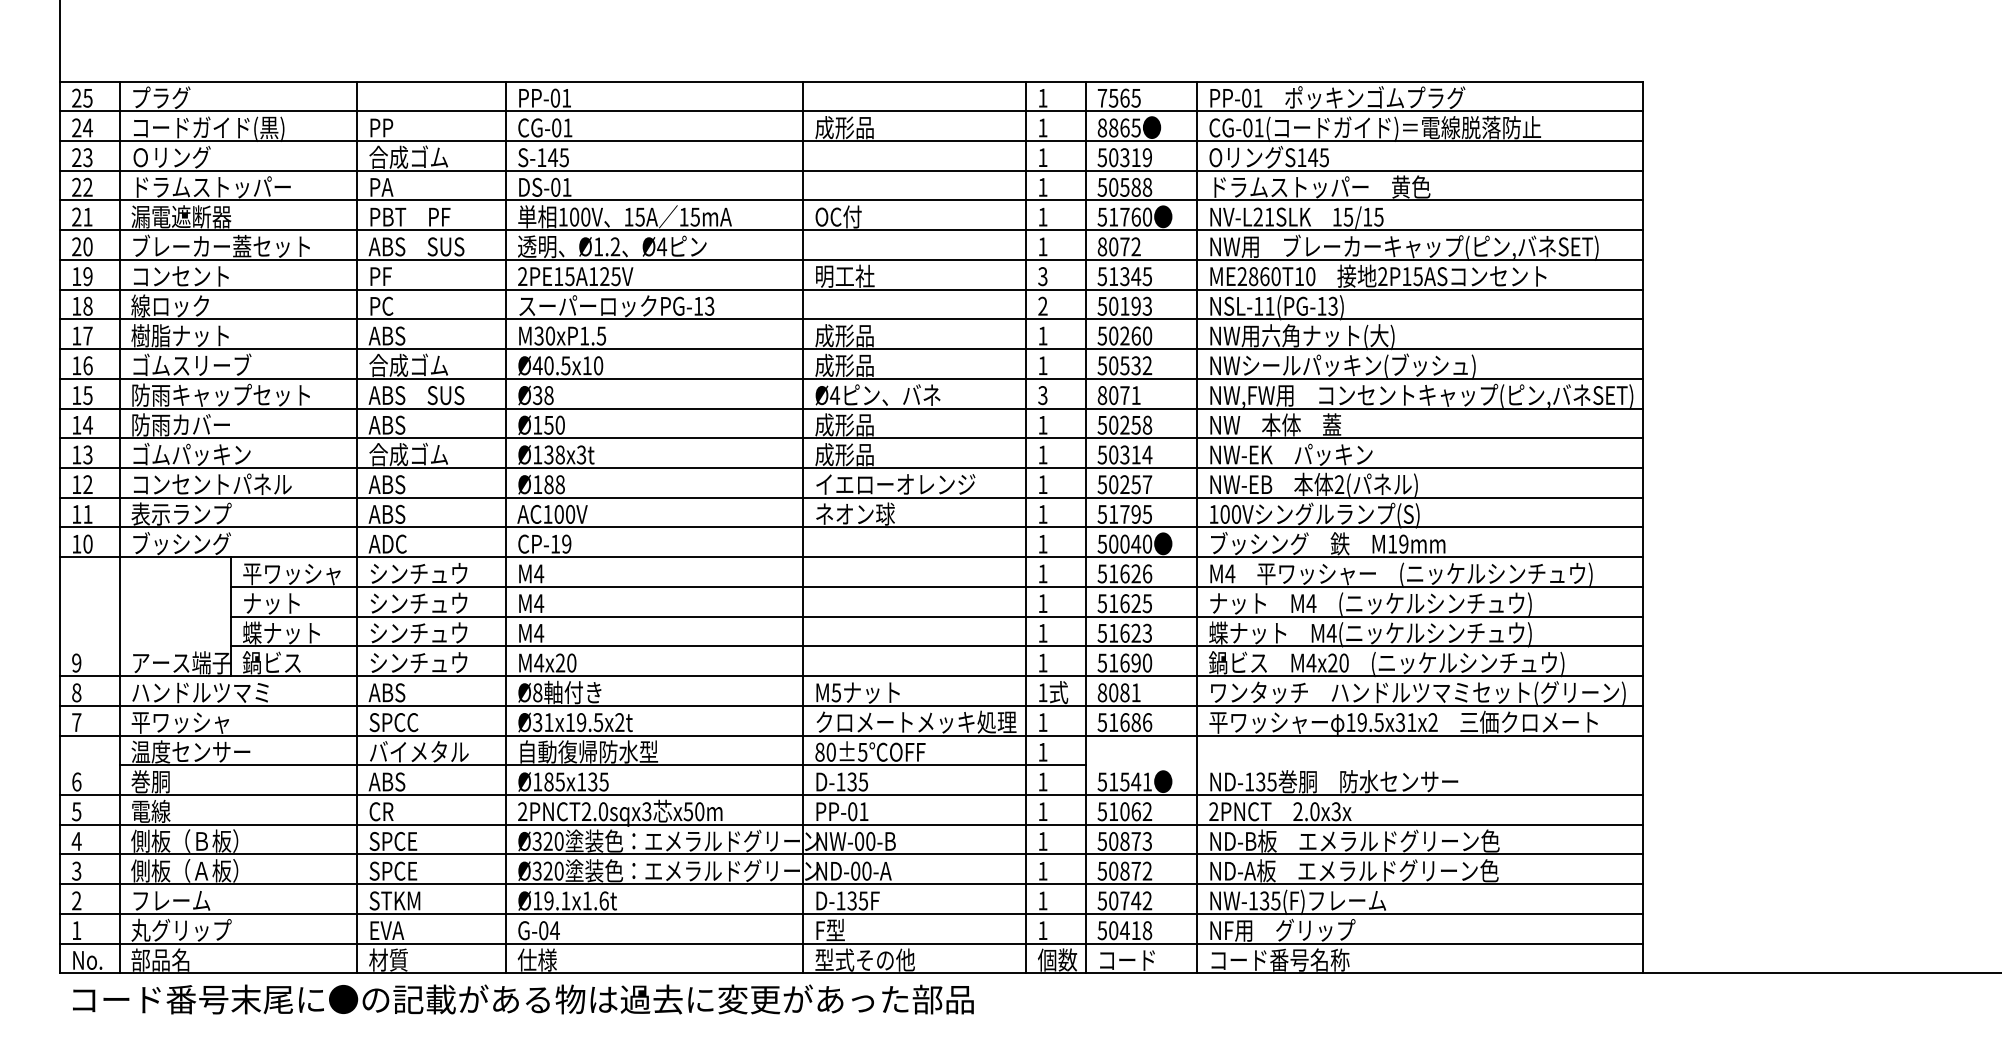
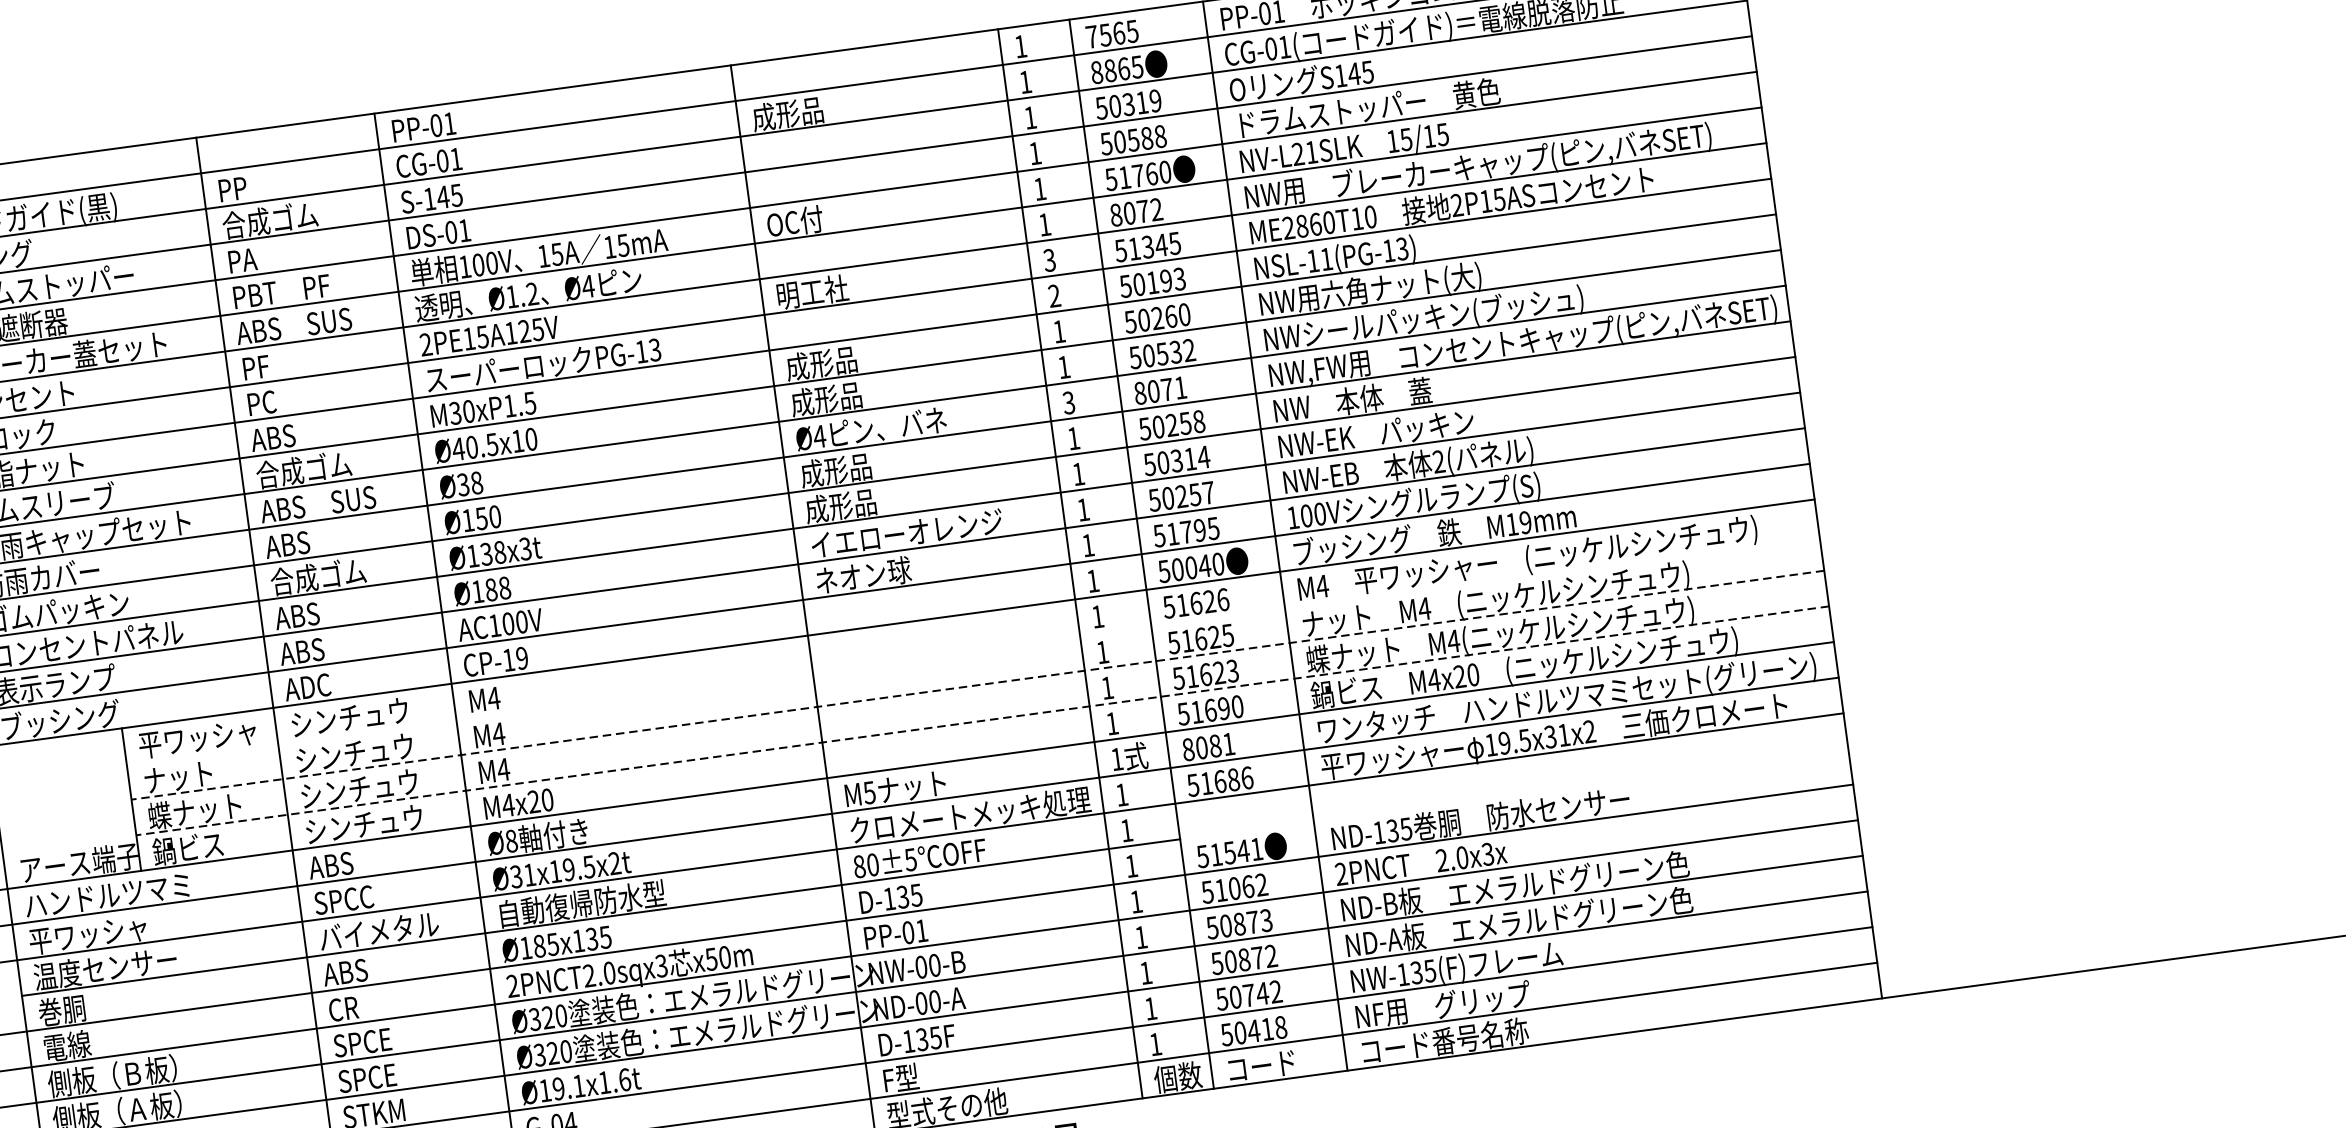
line: (937, 586) -> (973, 648), removed
line: (936, 616) -> (977, 685), solid -> dashed
line: (936, 646) -> (982, 721), solid -> dashed

